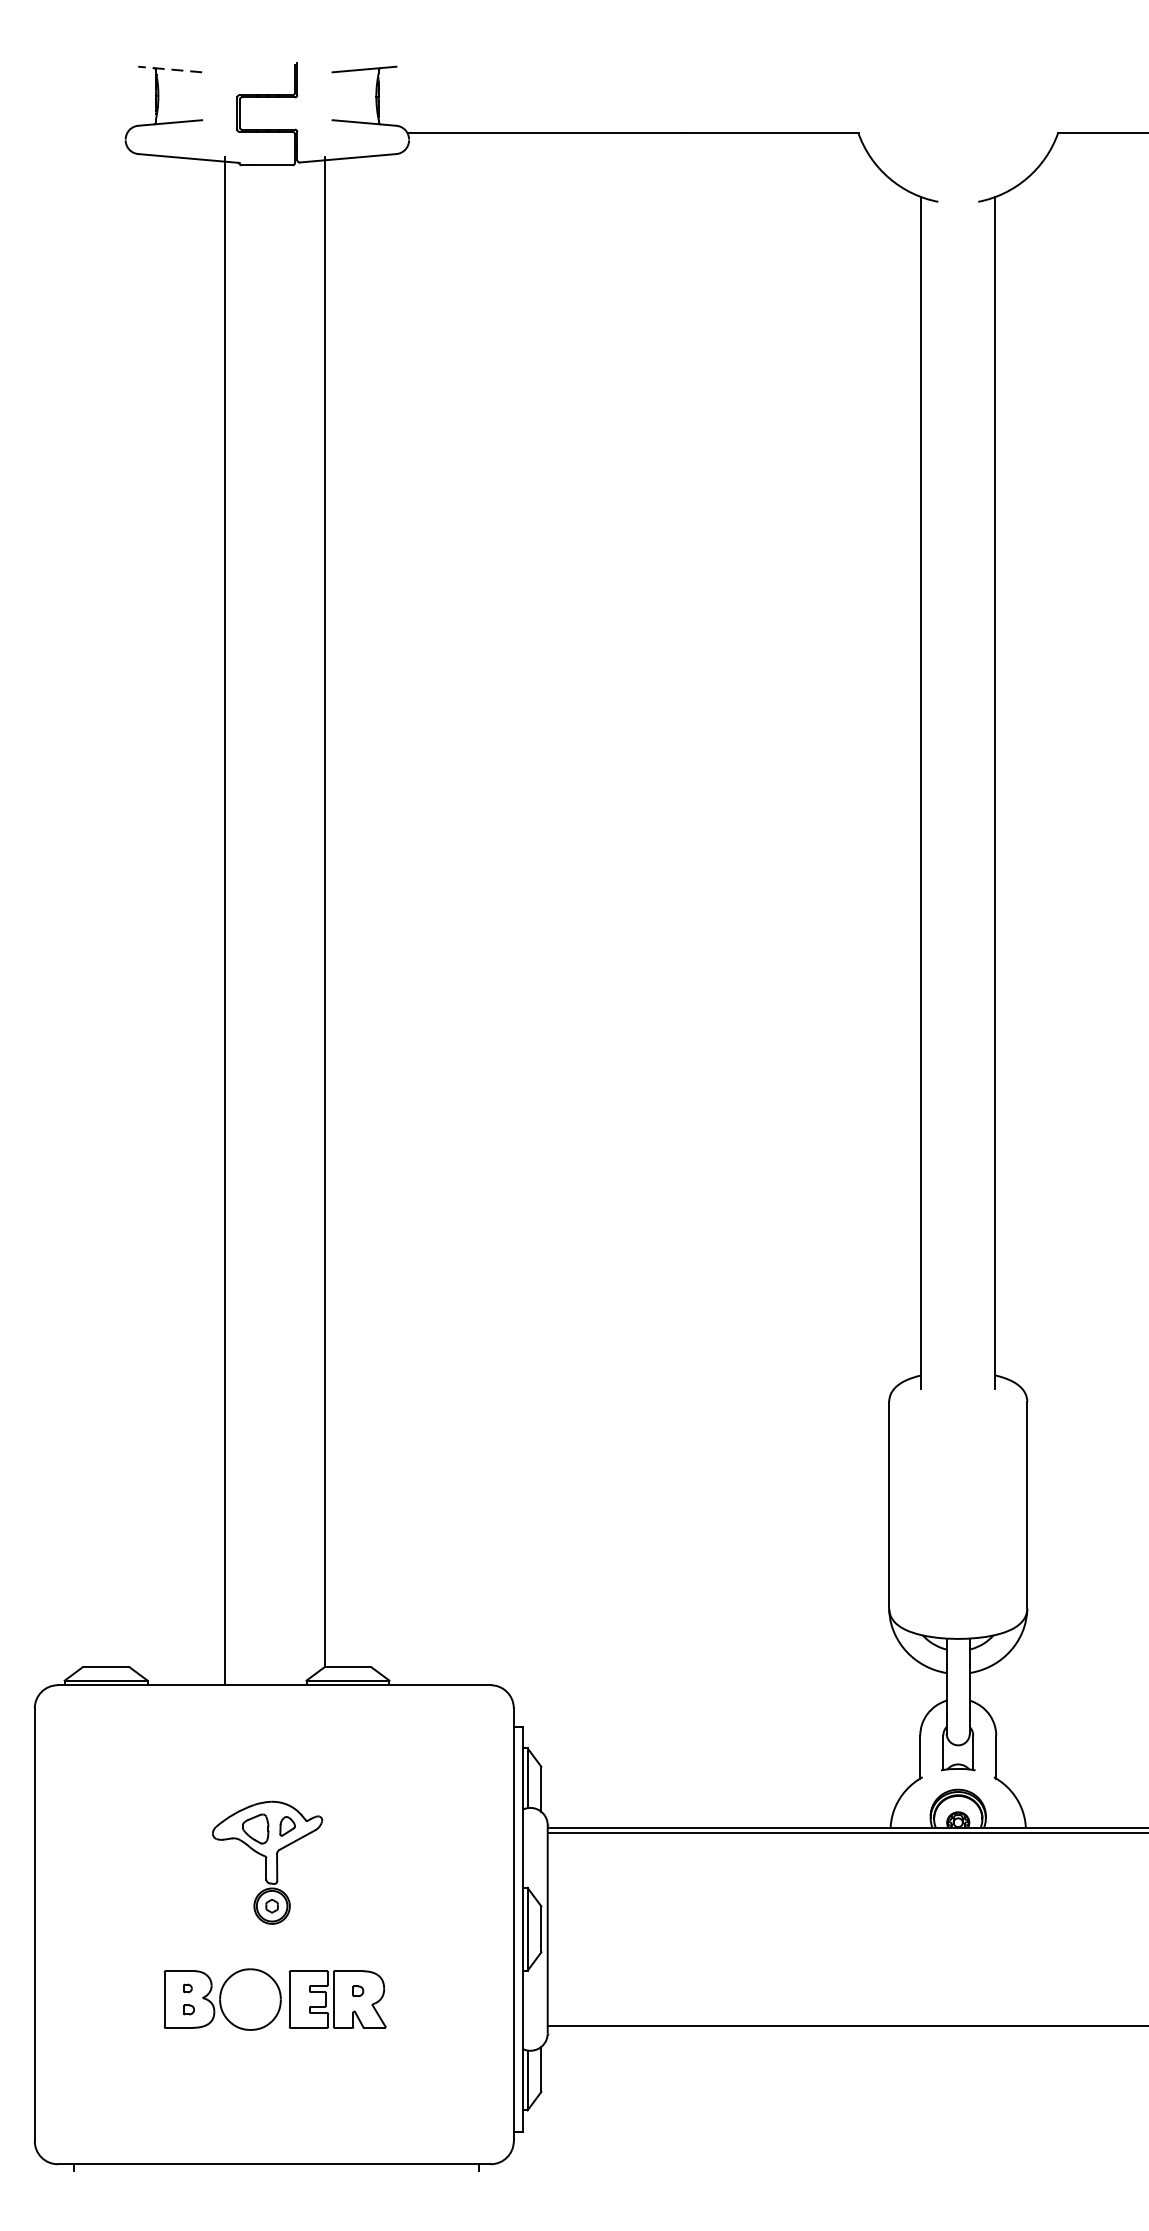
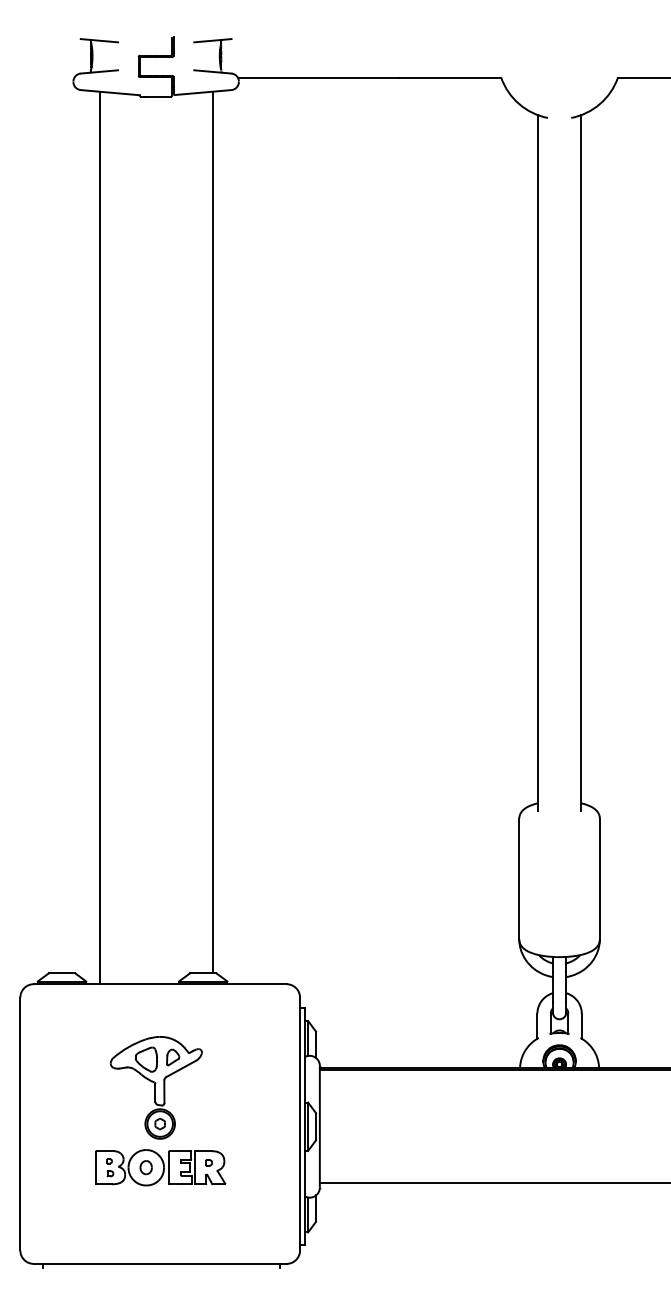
line: (170, 69) -> (99, 40), dashed -> solid
line: (324, 911) -> (212, 532), moved
line: (225, 920) -> (99, 537), moved
part: (266, 1862) -> (155, 1087), size x1.43
part: (249, 1999) -> (145, 1167), added

